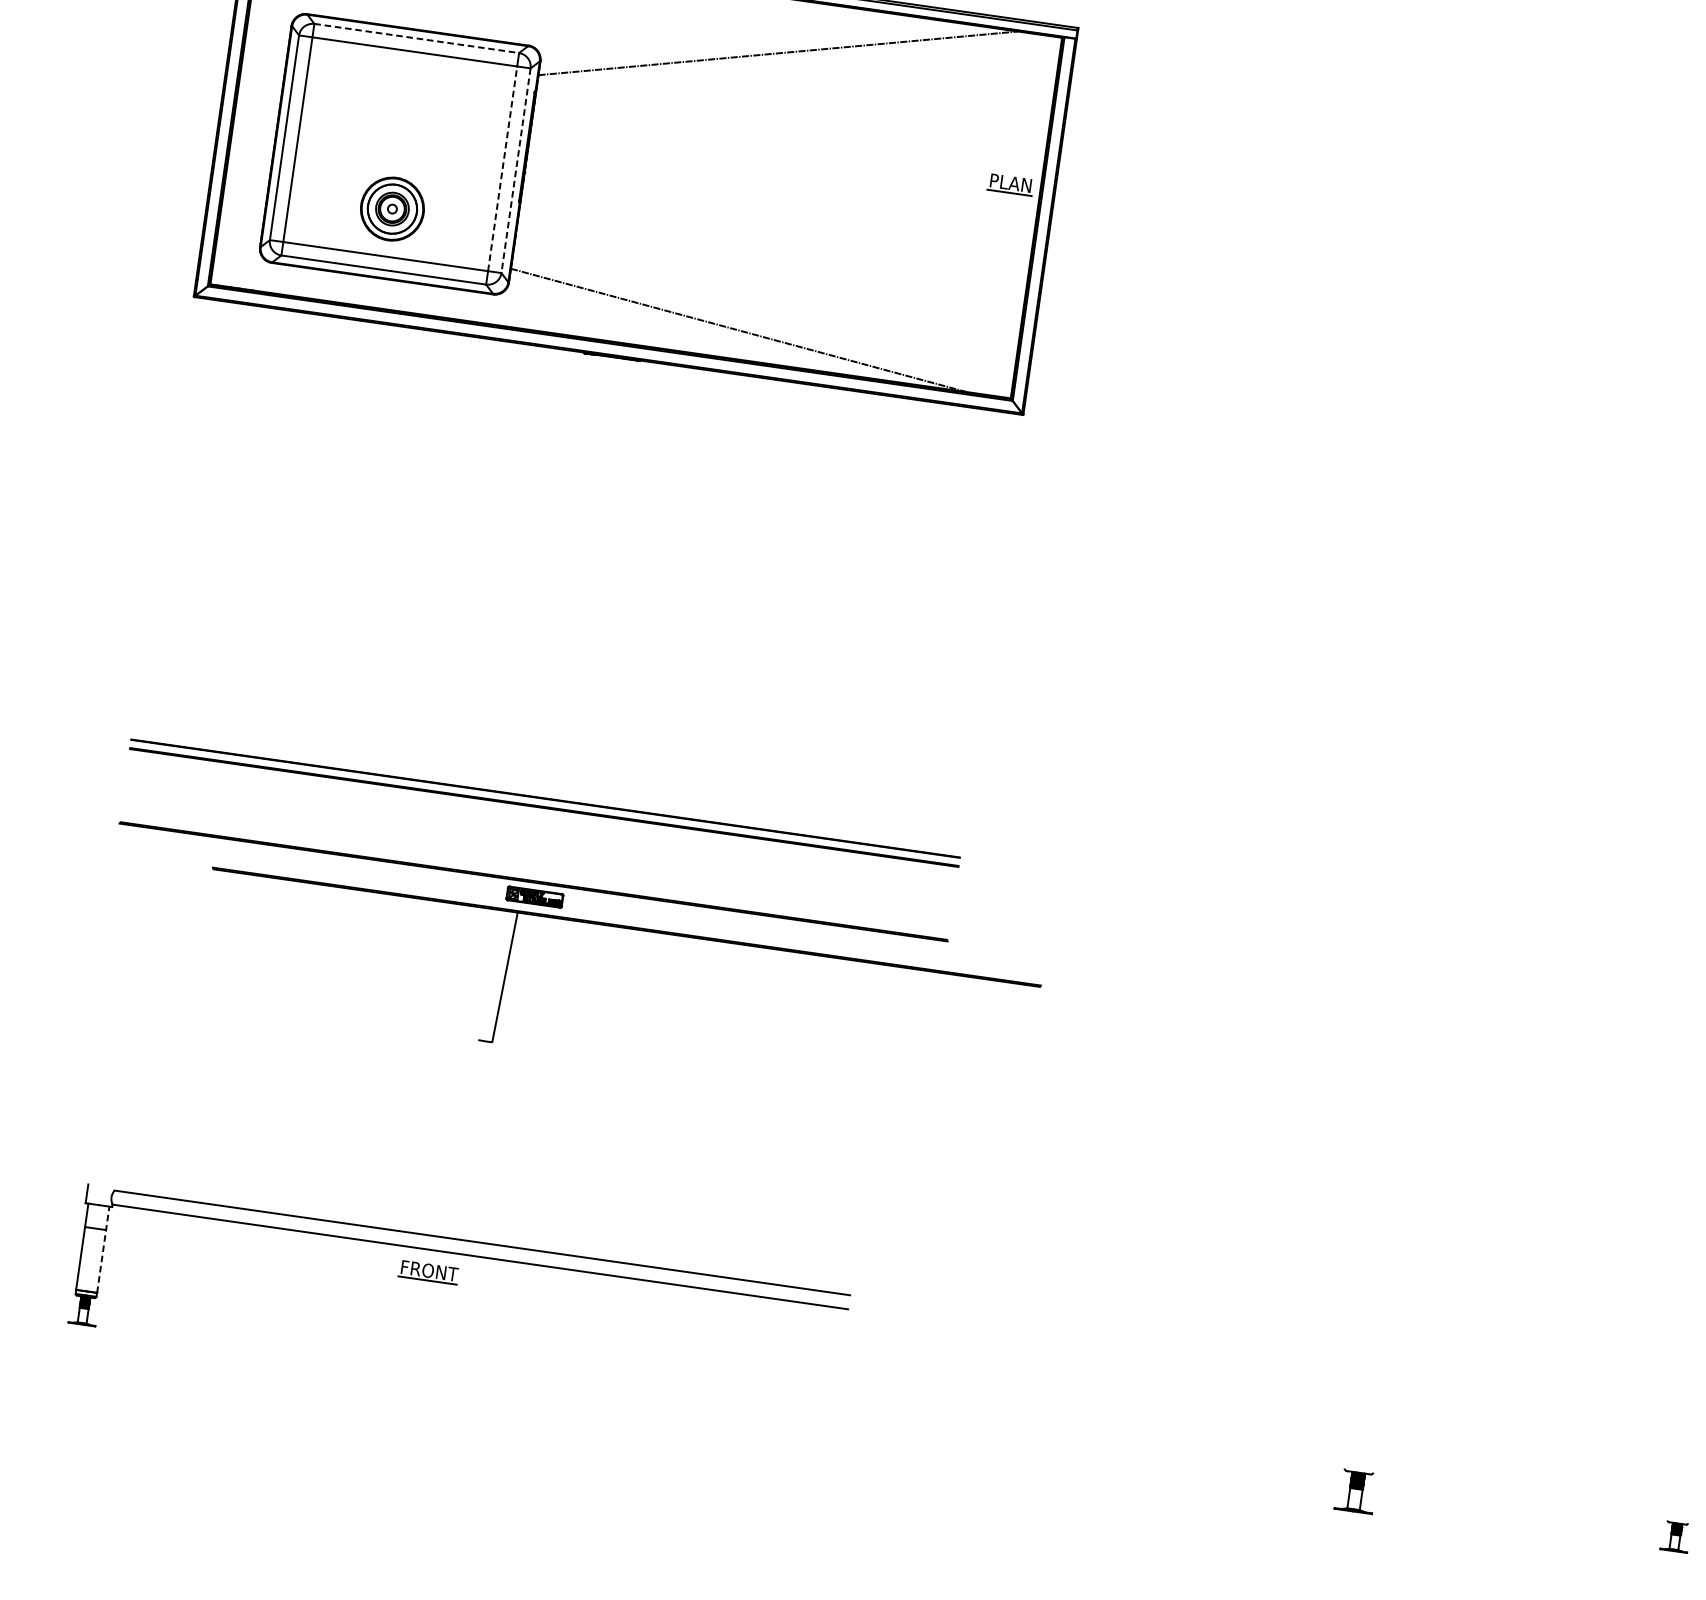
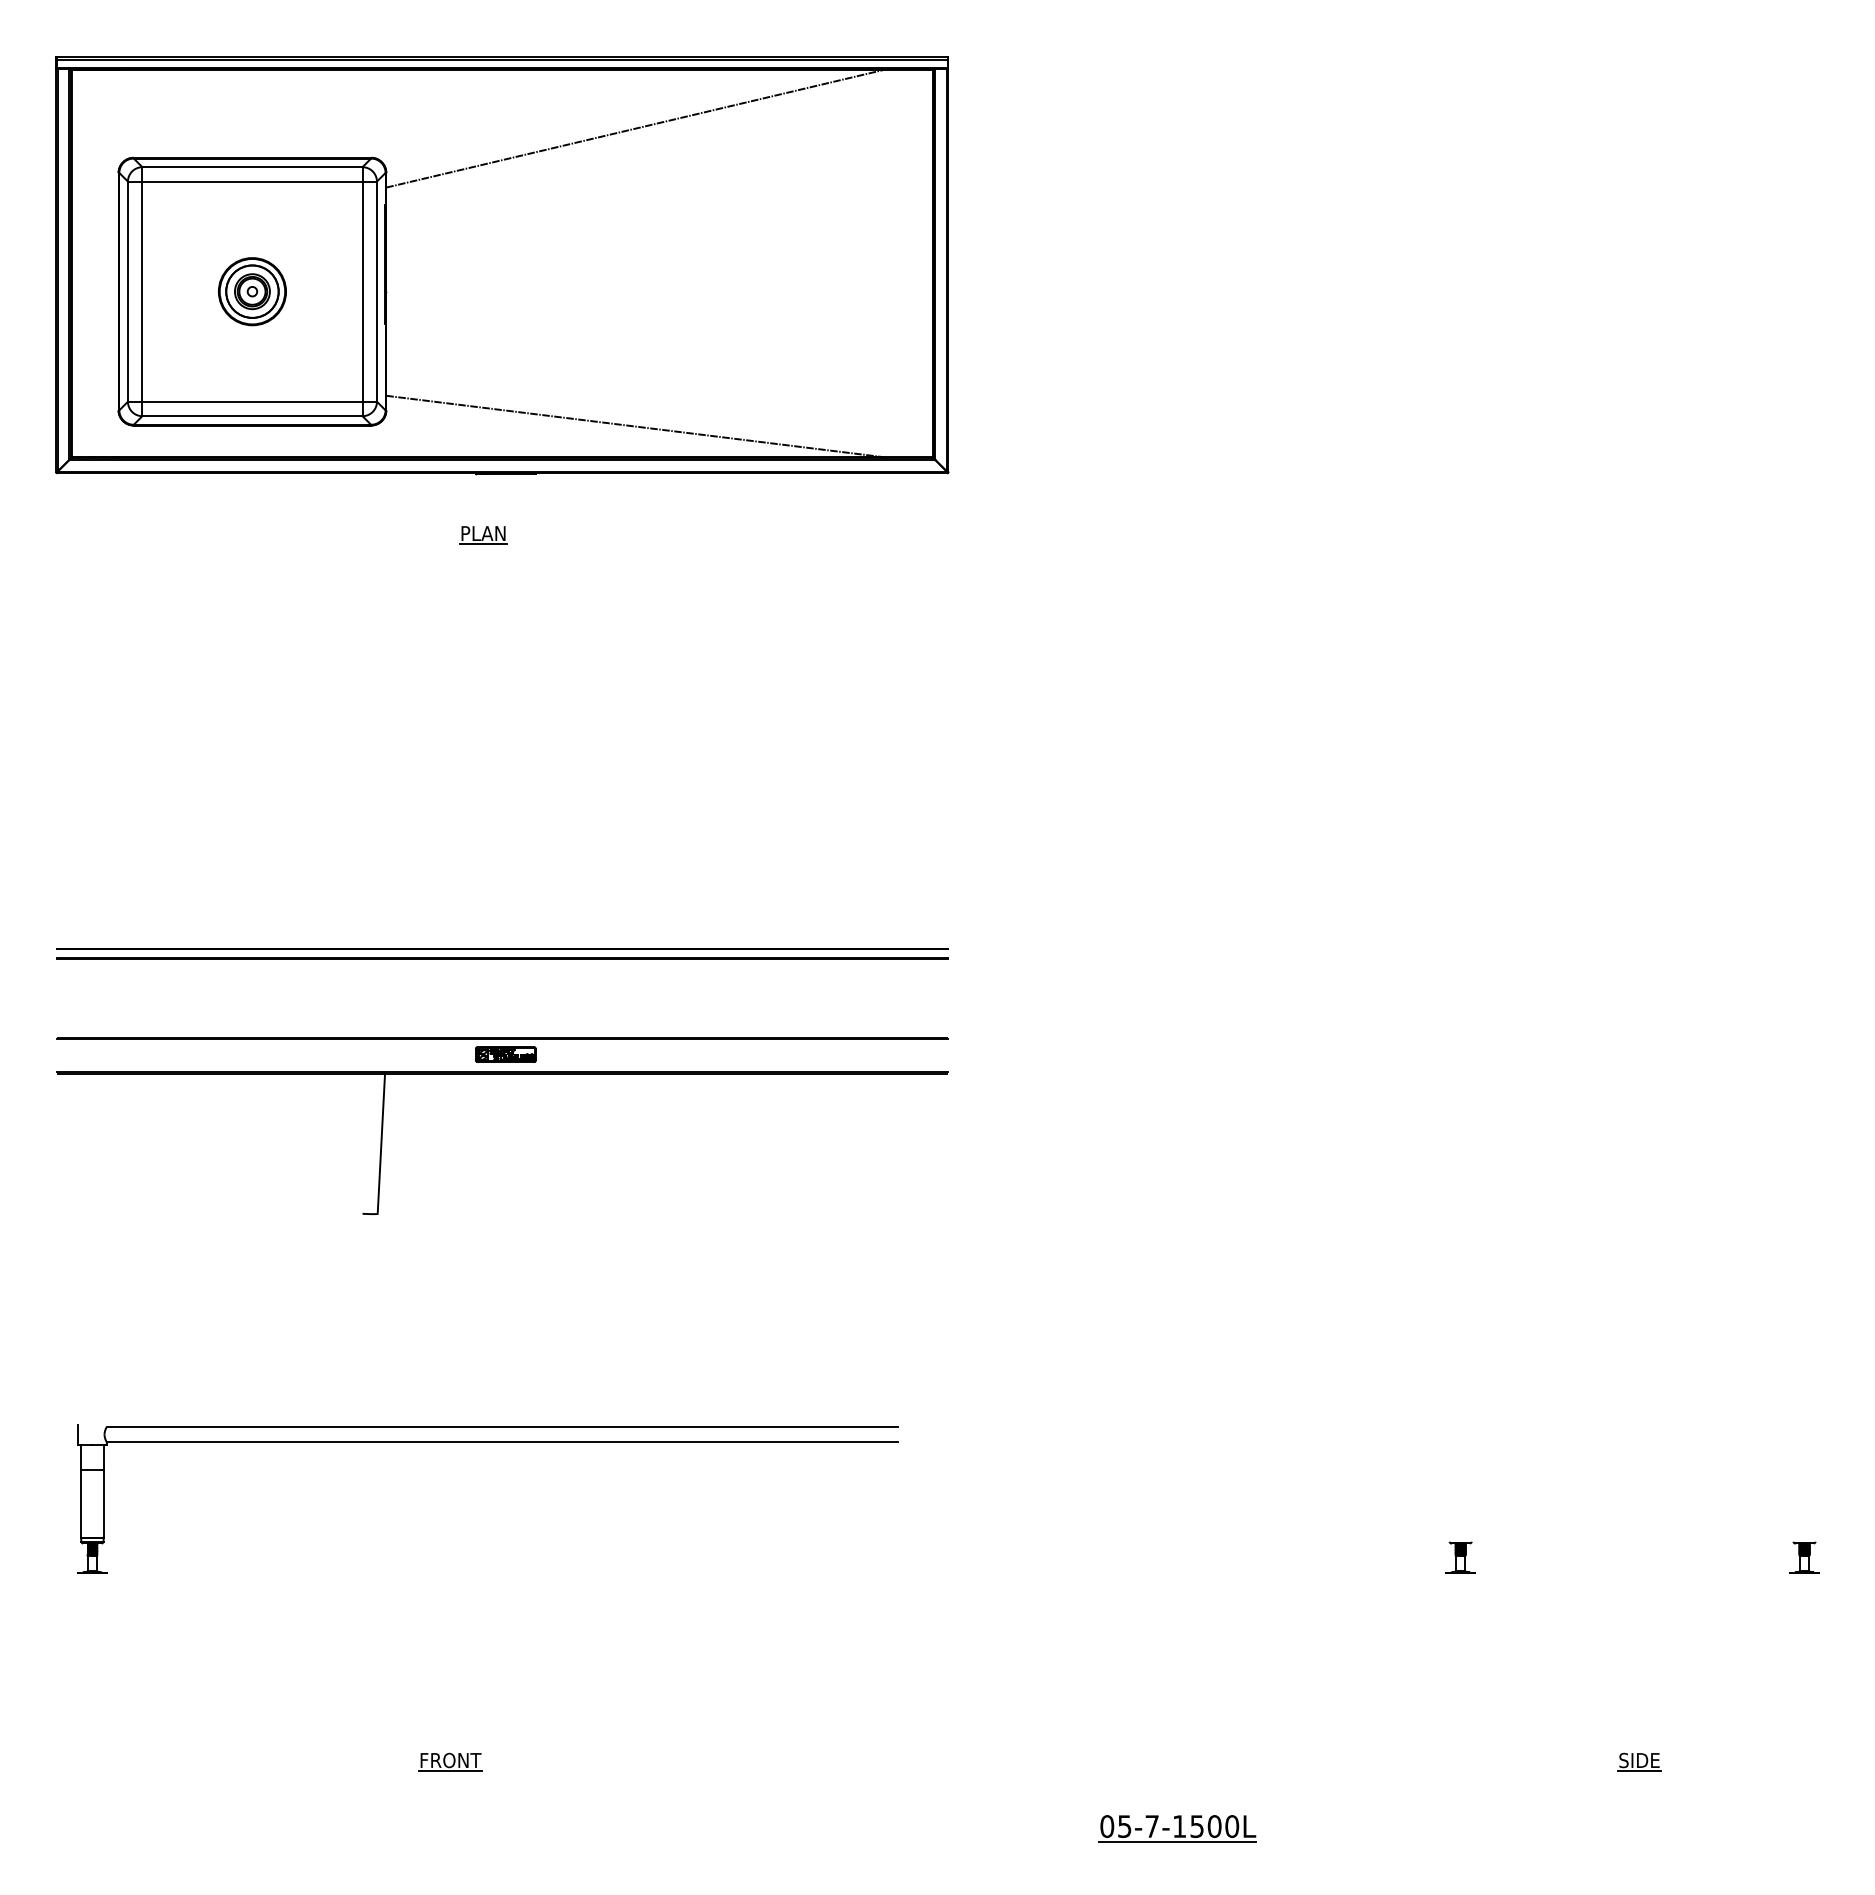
line: (416, 38) -> (252, 167), dashed -> solid
line: (502, 168) -> (362, 291), dashed -> solid
line: (515, 171) -> (376, 292), dashed -> solid
part: (1010, 184) -> (483, 535), moved
part: (392, 208) -> (252, 291), moved
part: (626, 929) -> (502, 1074), moved
line: (103, 1249) -> (103, 1490), dashed -> solid
part: (429, 1271) -> (450, 1761), moved
part: (1355, 1490) -> (1460, 1557), size x0.71

